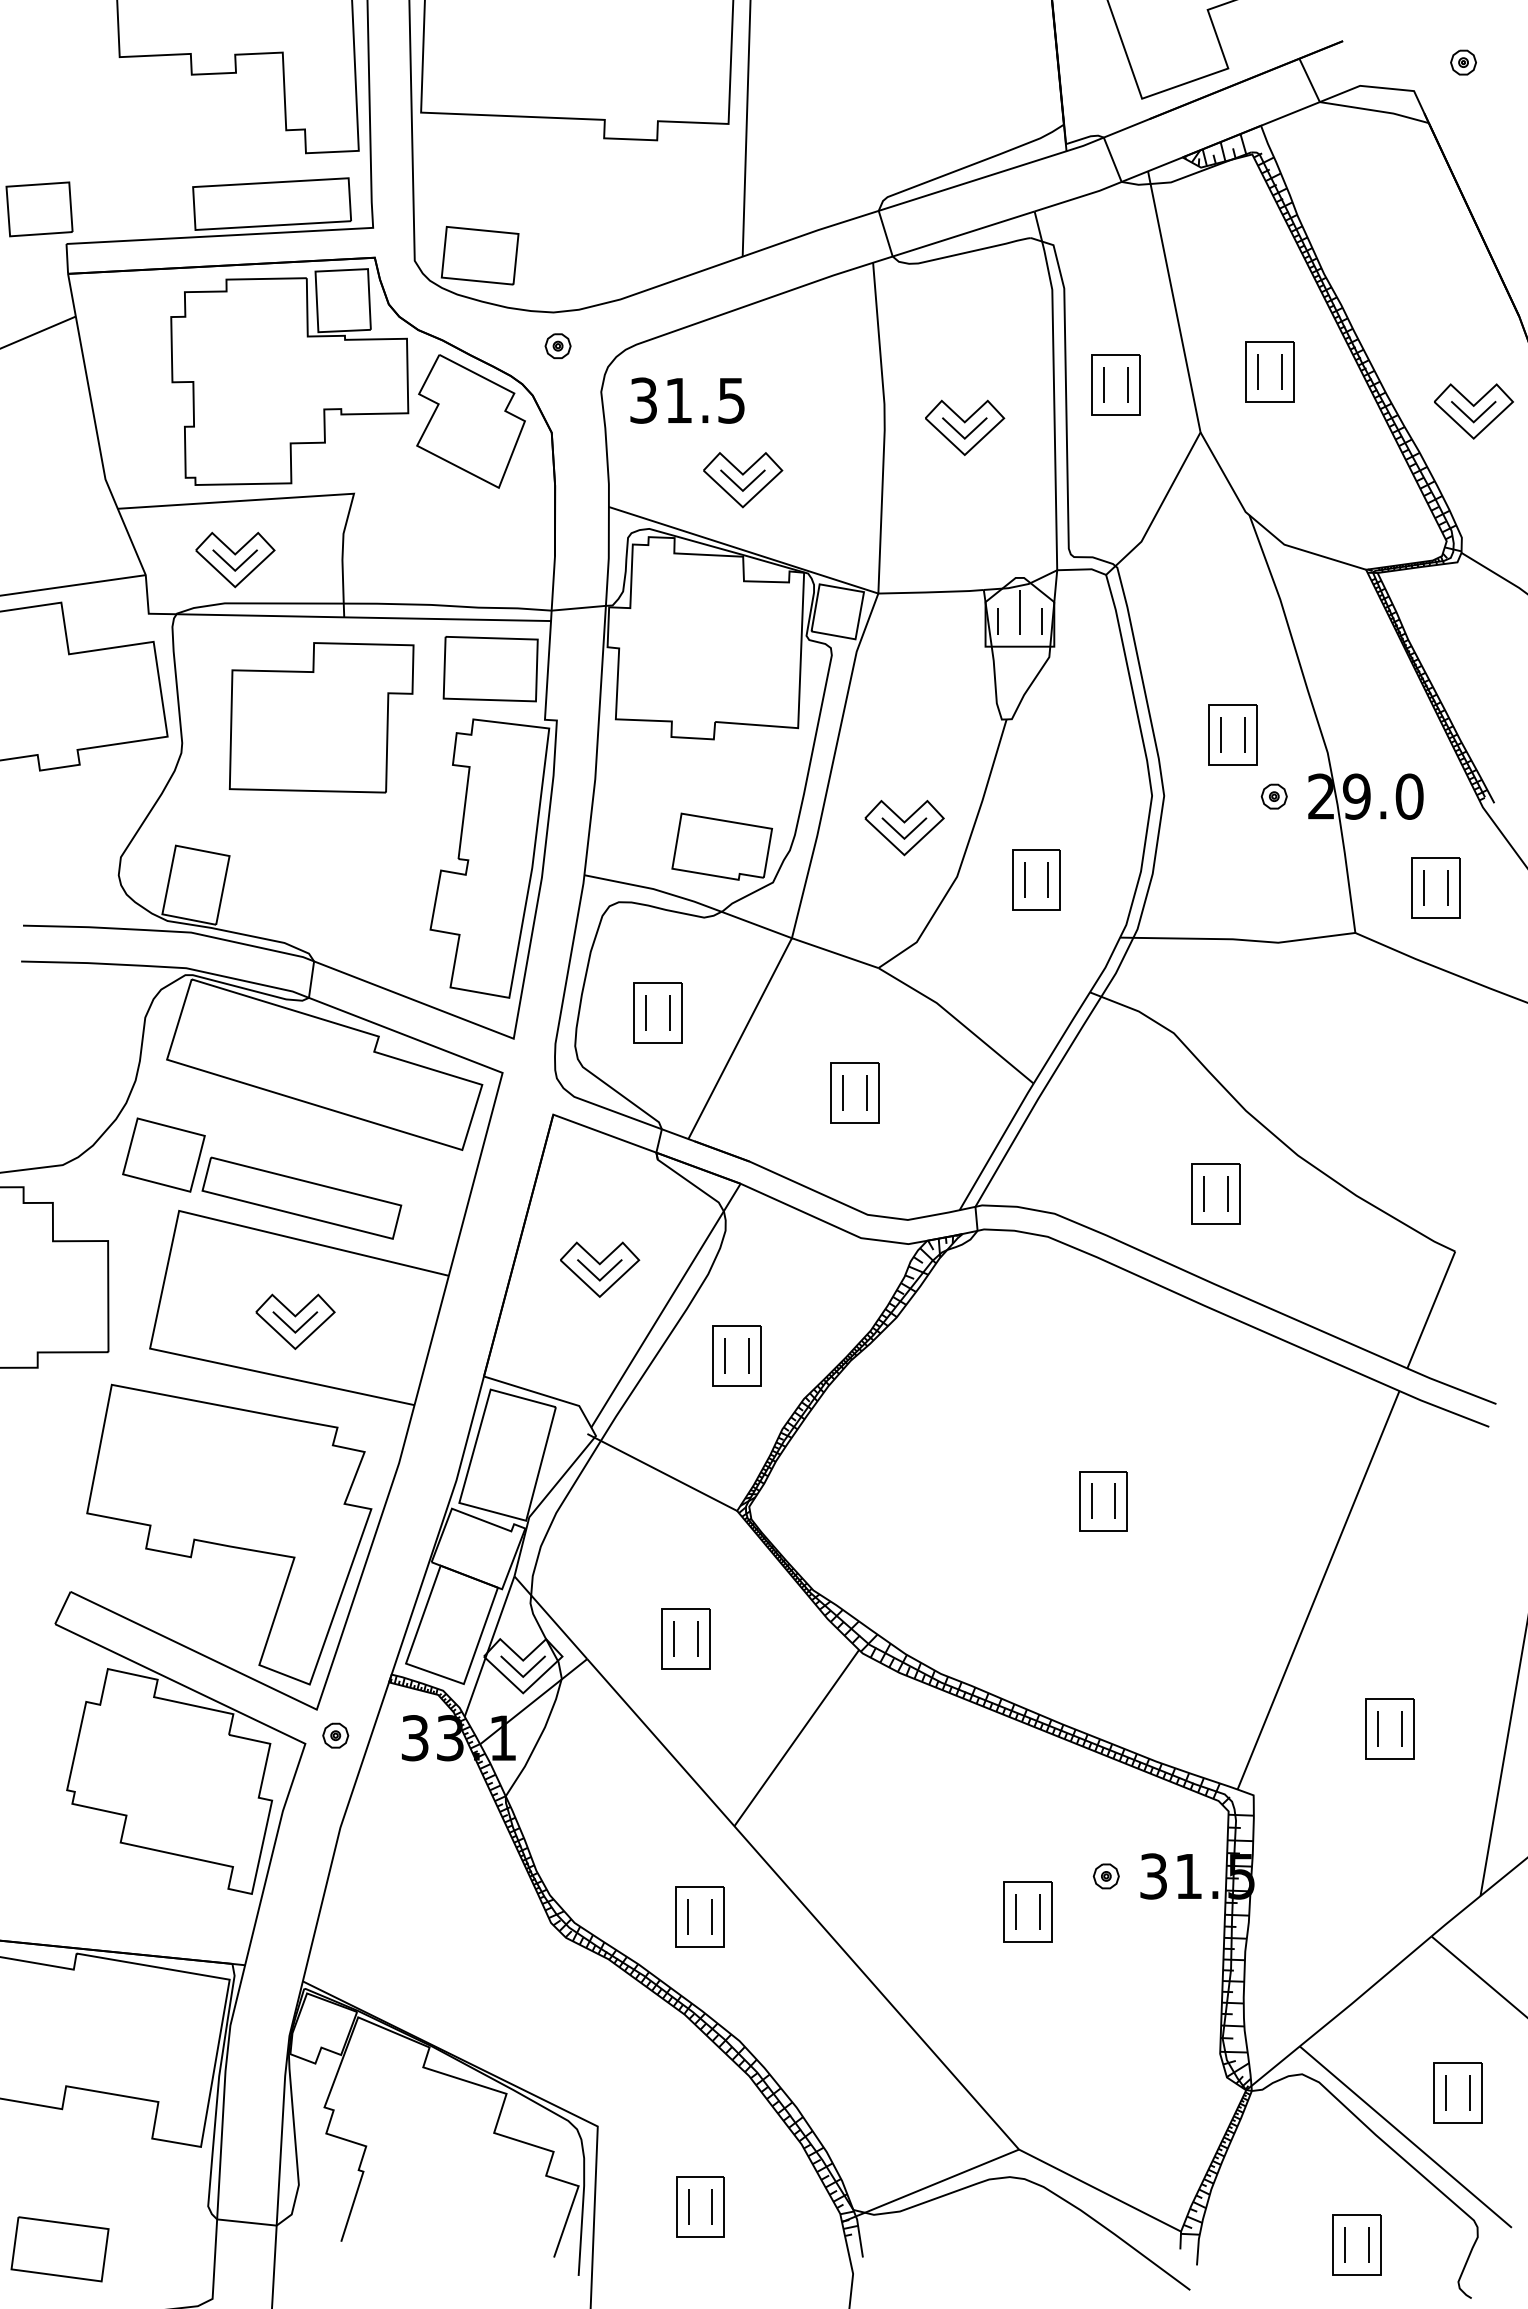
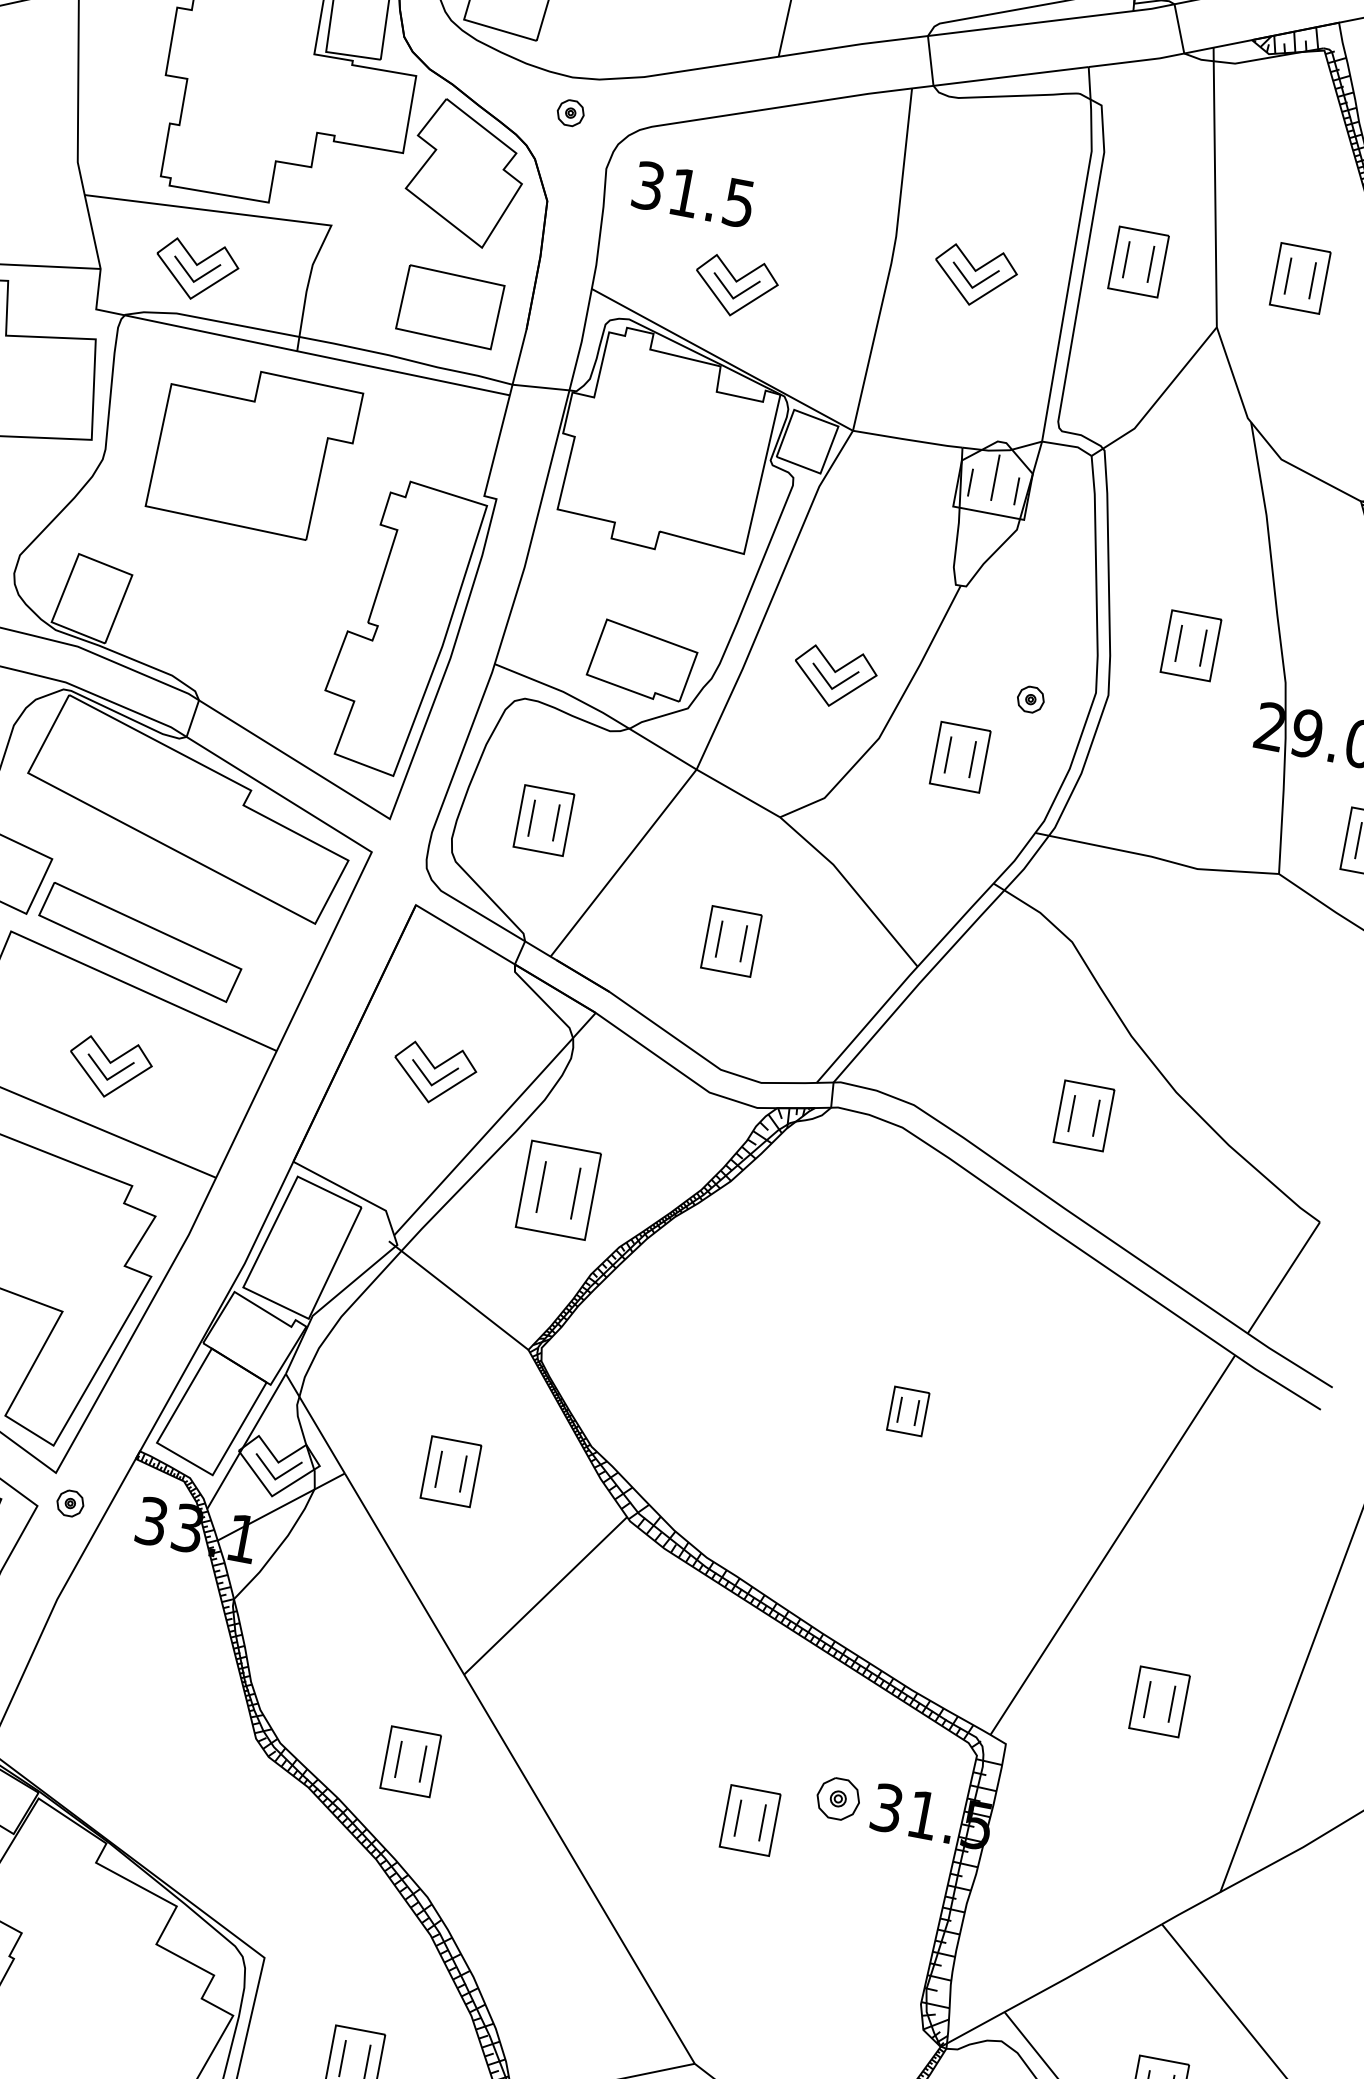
part: (490, 669) -> (450, 307), moved
part: (1273, 796) -> (1030, 699), moved
part: (736, 1355) -> (558, 1189), size x1.4
part: (1103, 1501) -> (908, 1411), size x0.7
part: (1105, 1876) -> (837, 1798), size x1.6

